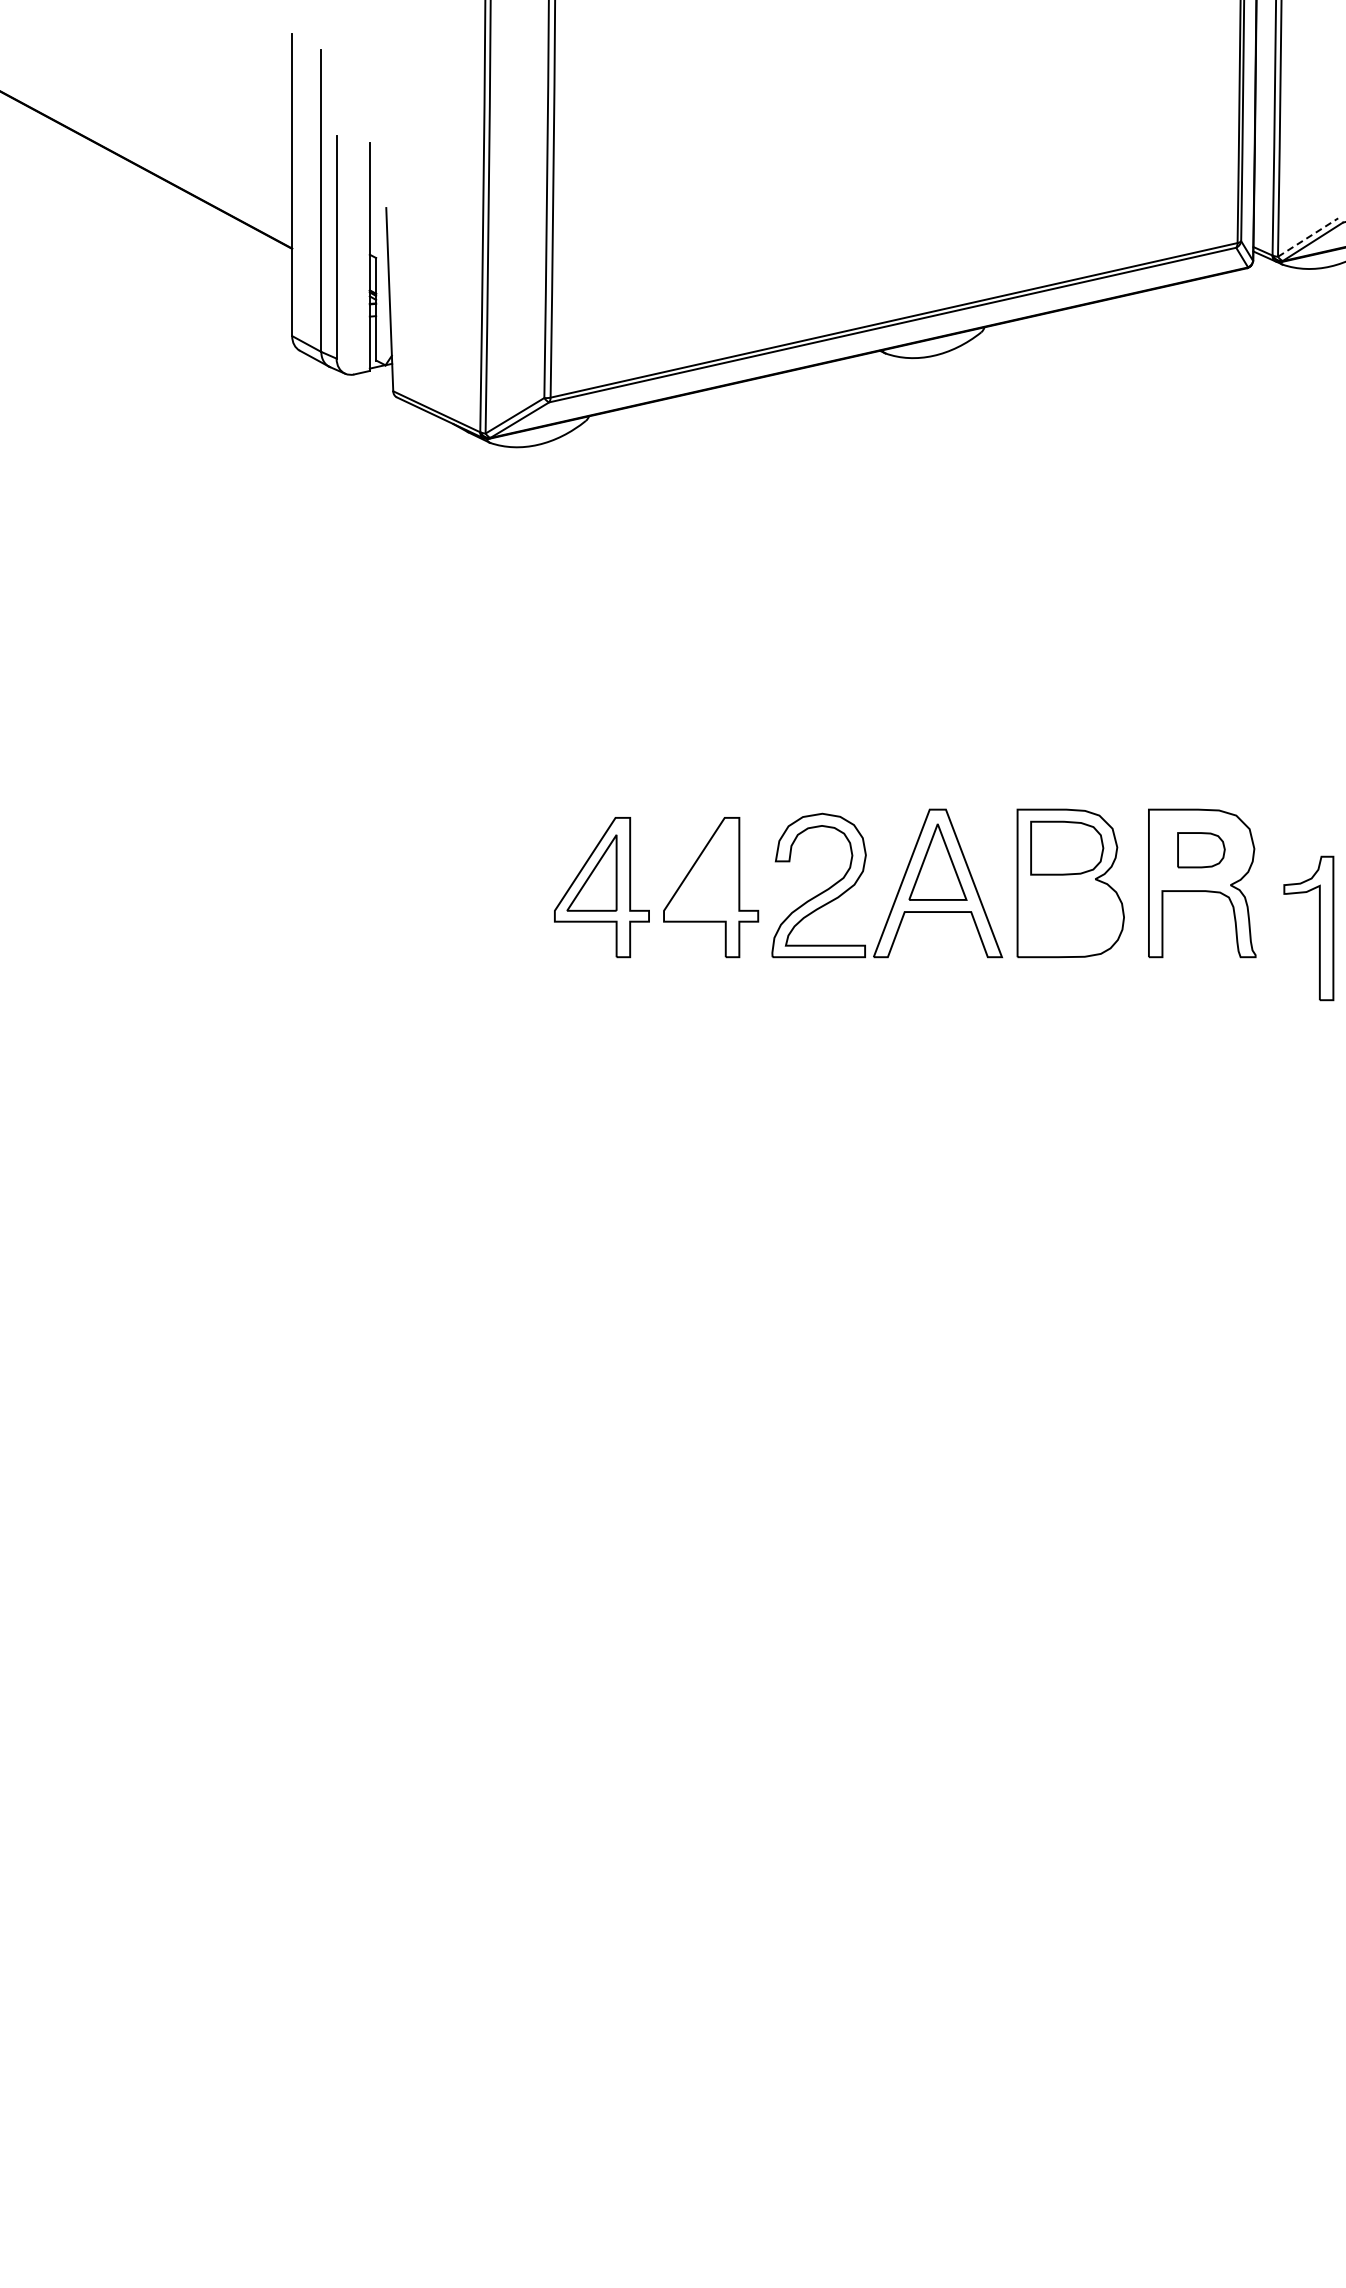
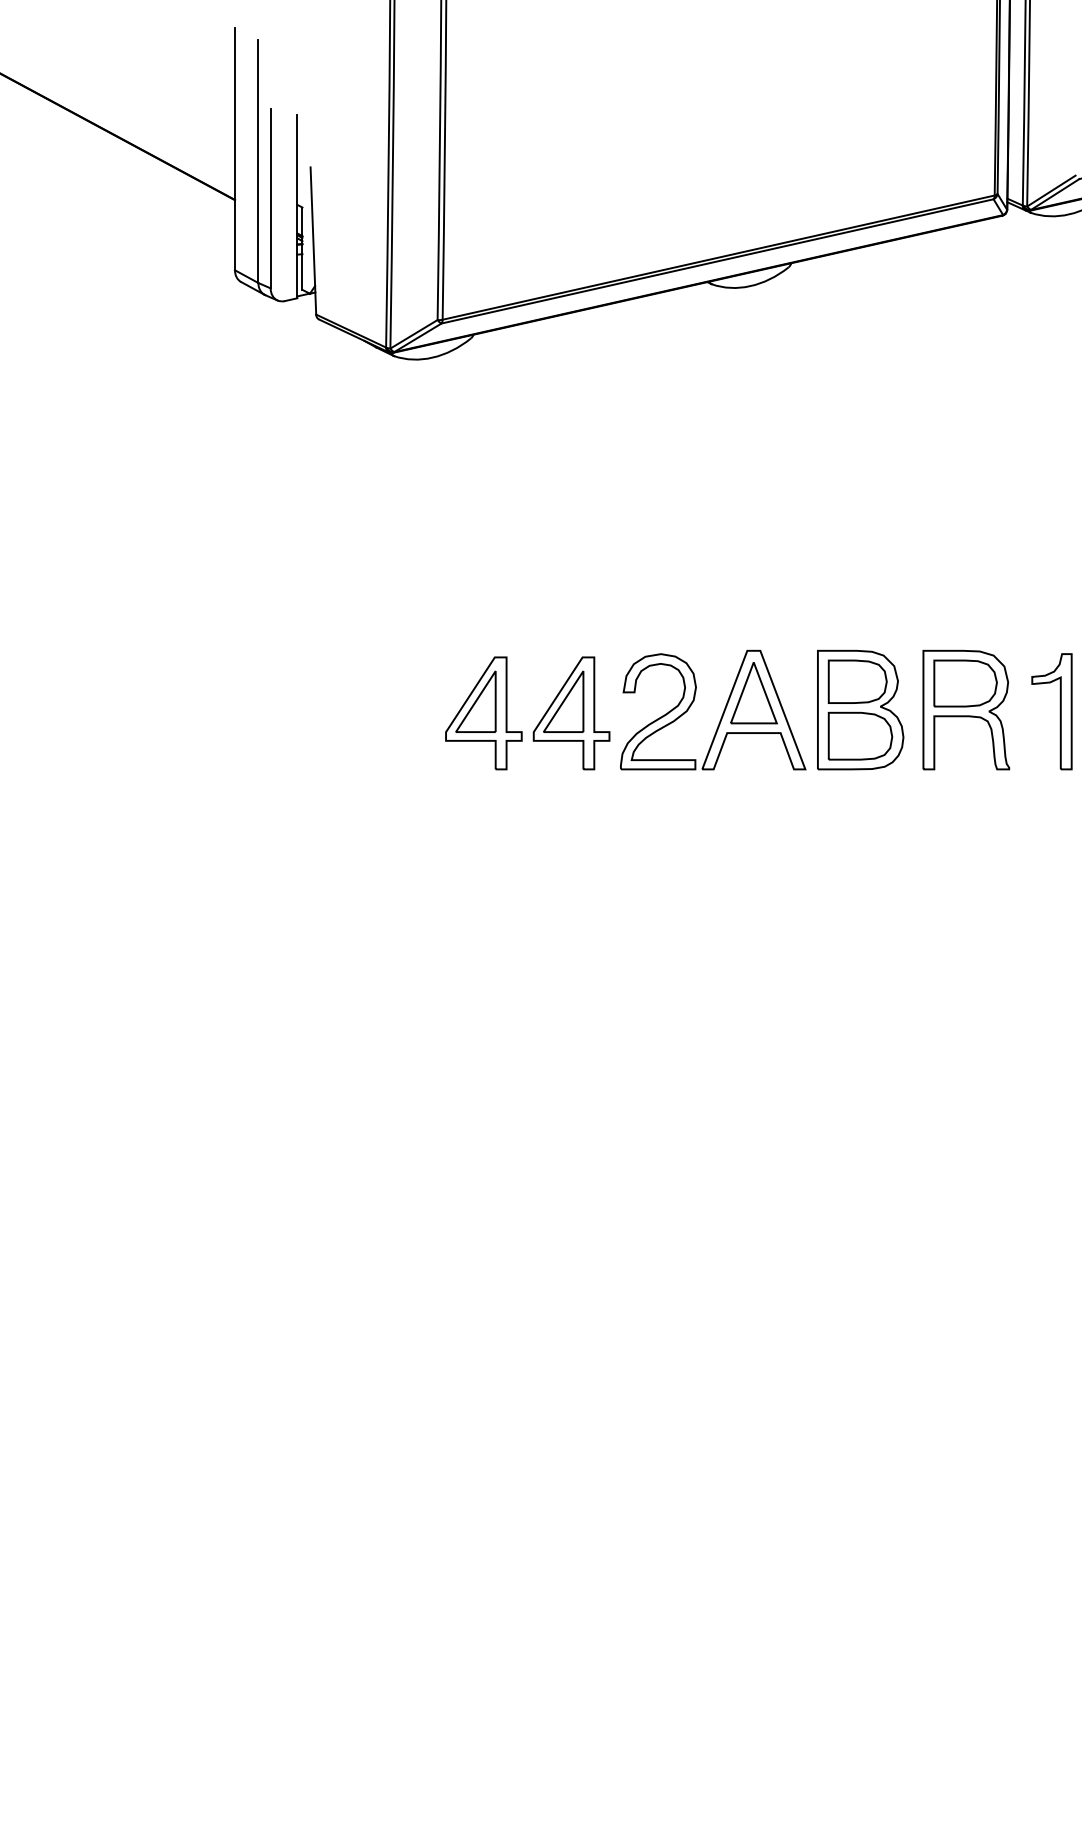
line: (1308, 237) -> (1051, 191), dashed -> solid
part: (1201, 849) -> (965, 682), size x1.67
part: (700, 872) -> (563, 701), added
part: (1070, 915) -> (860, 735), added
part: (1319, 928) -> (1060, 711), moved

